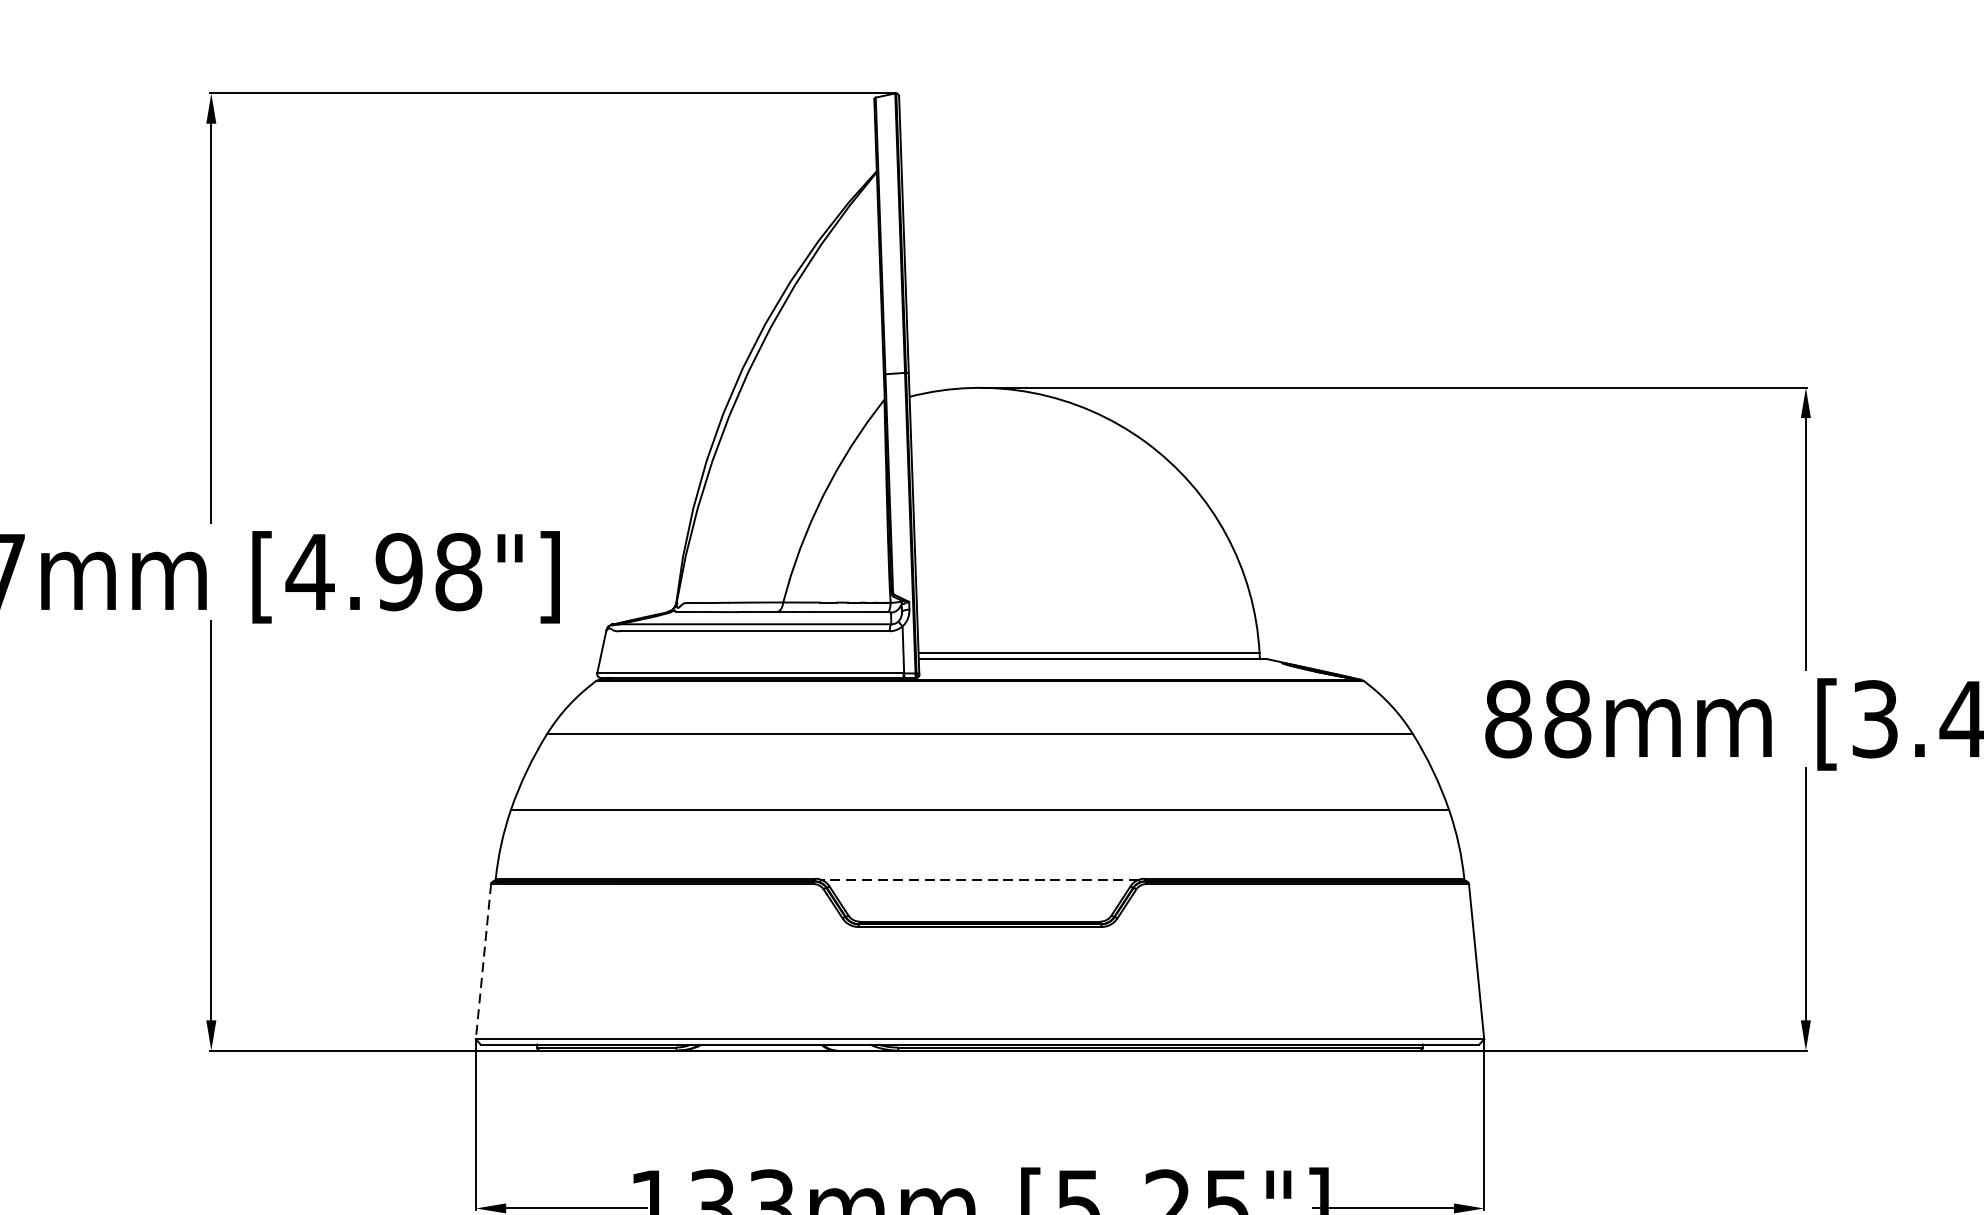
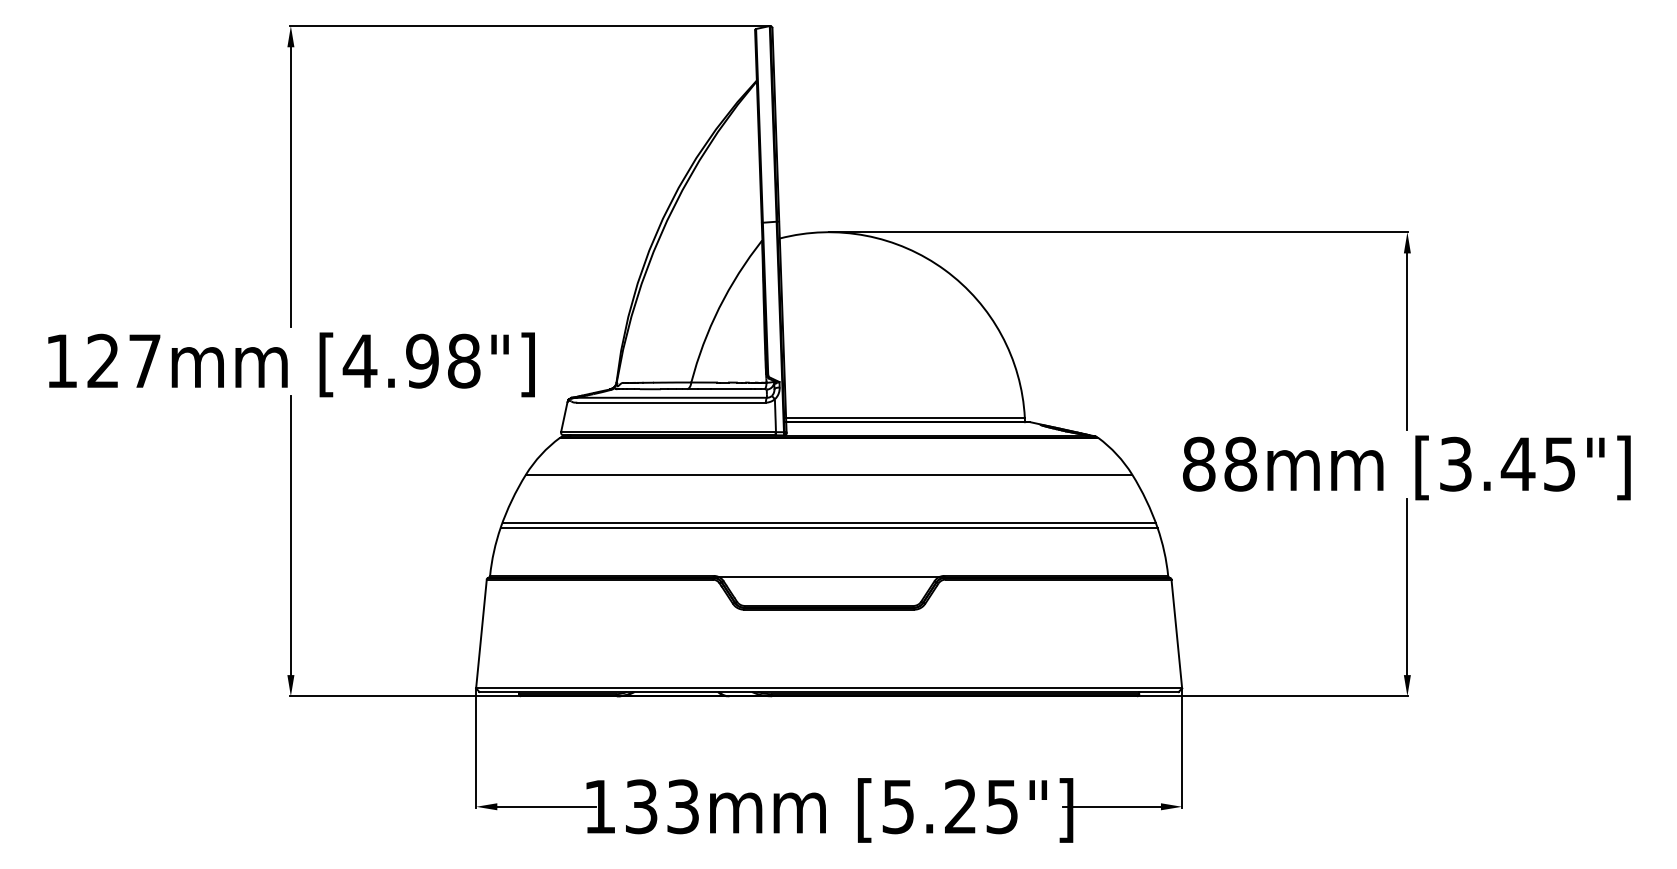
line: (979, 802) -> (828, 522), added
line: (979, 879) -> (828, 576), dashed -> solid
line: (483, 962) -> (481, 634), dashed -> solid

